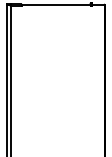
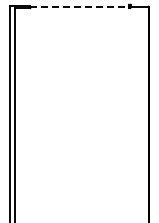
line: (56, 4) -> (80, 6), solid -> dashed

